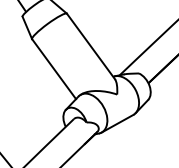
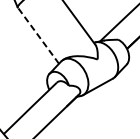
line: (53, 68) -> (37, 35), solid -> dashed

